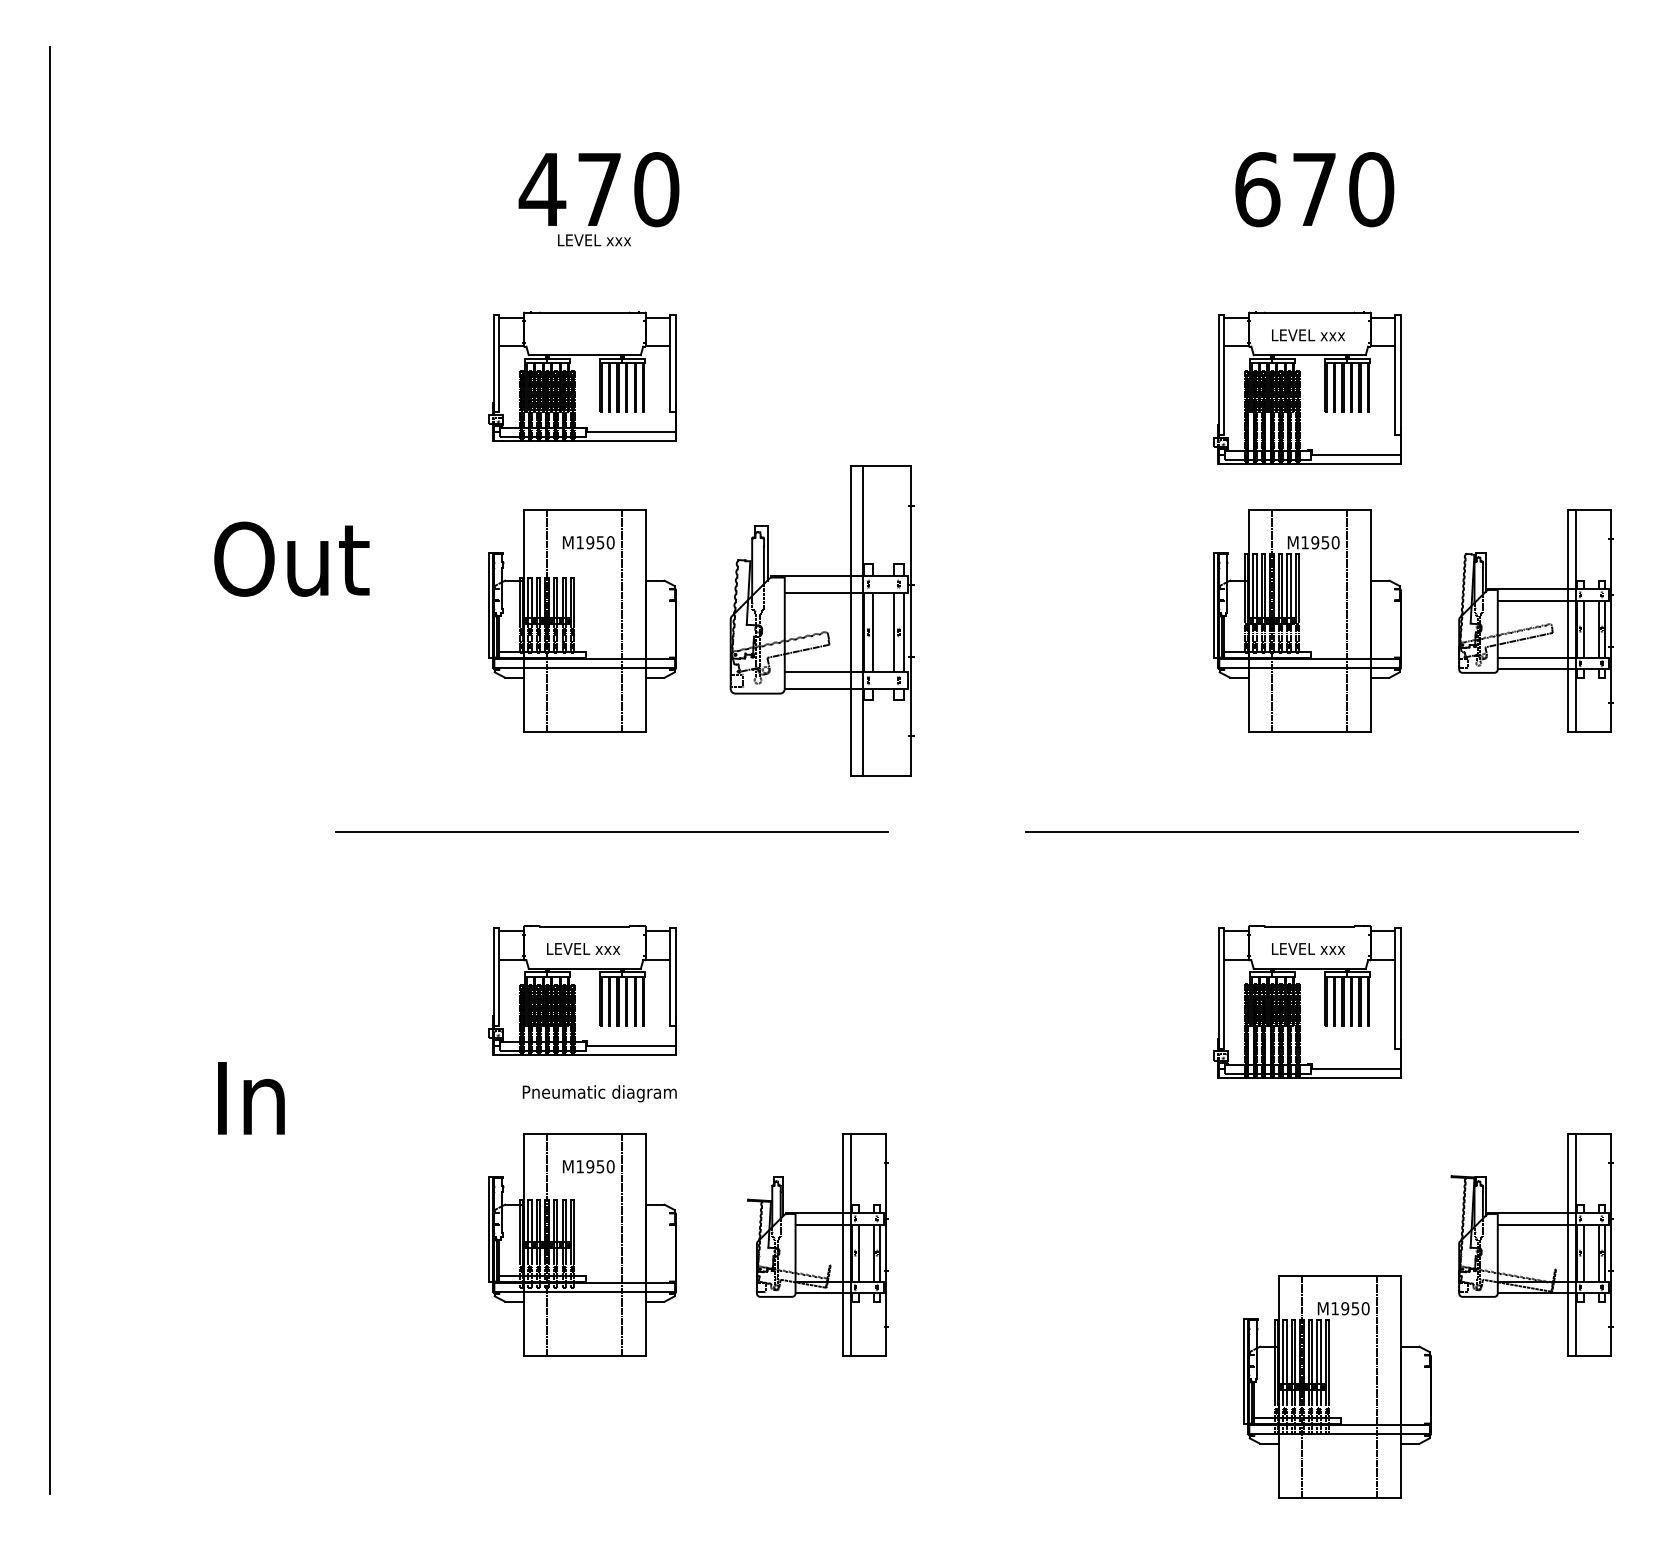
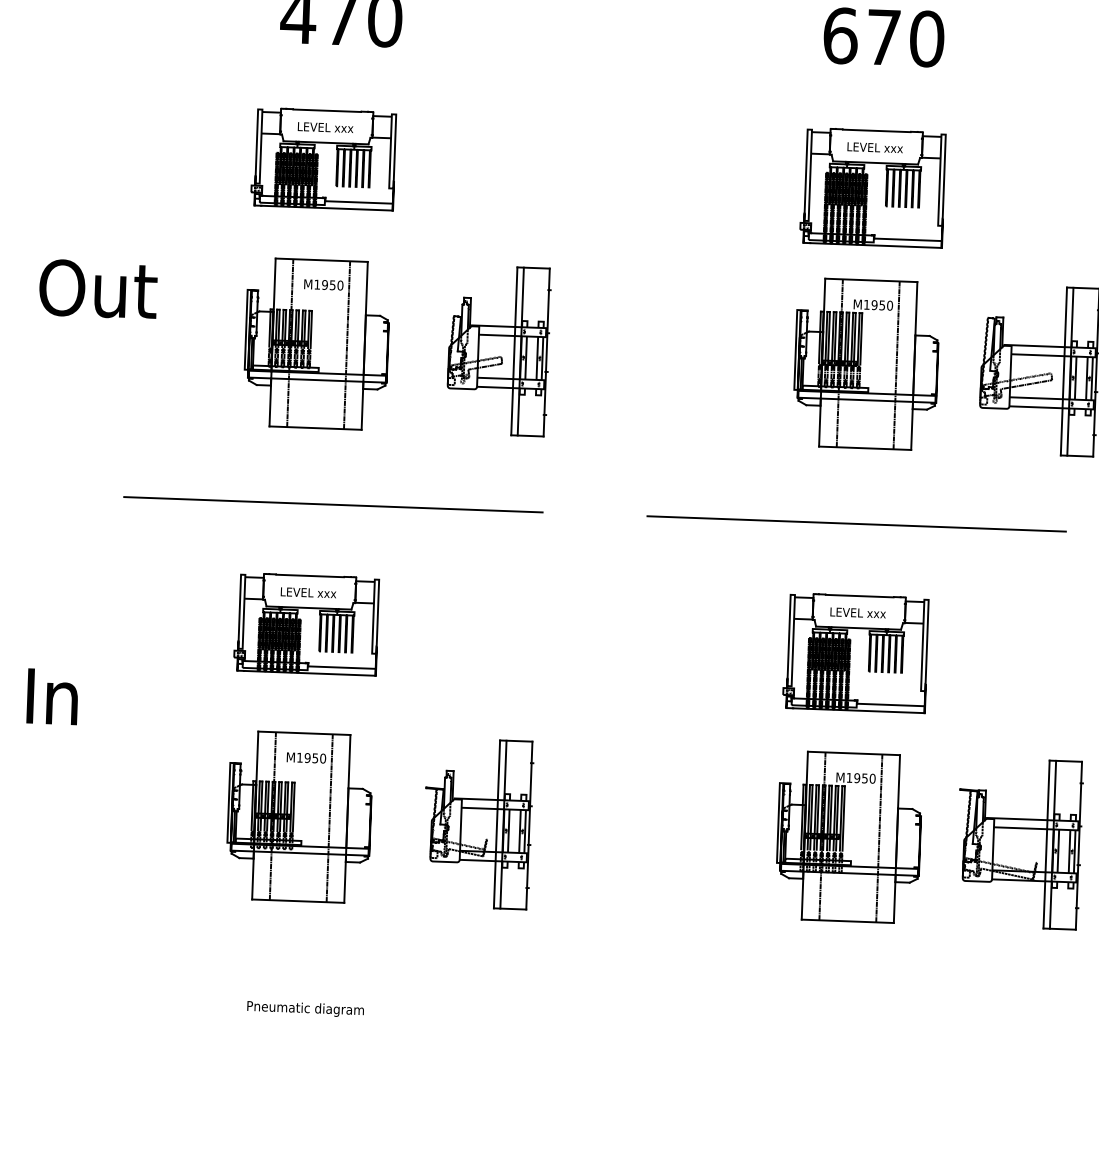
text: (594, 240) -> (325, 127), moved
part: (822, 620) -> (498, 350), size x0.71
text: (599, 1093) -> (305, 1009), moved
part: (1337, 1386) -> (849, 836), moved

